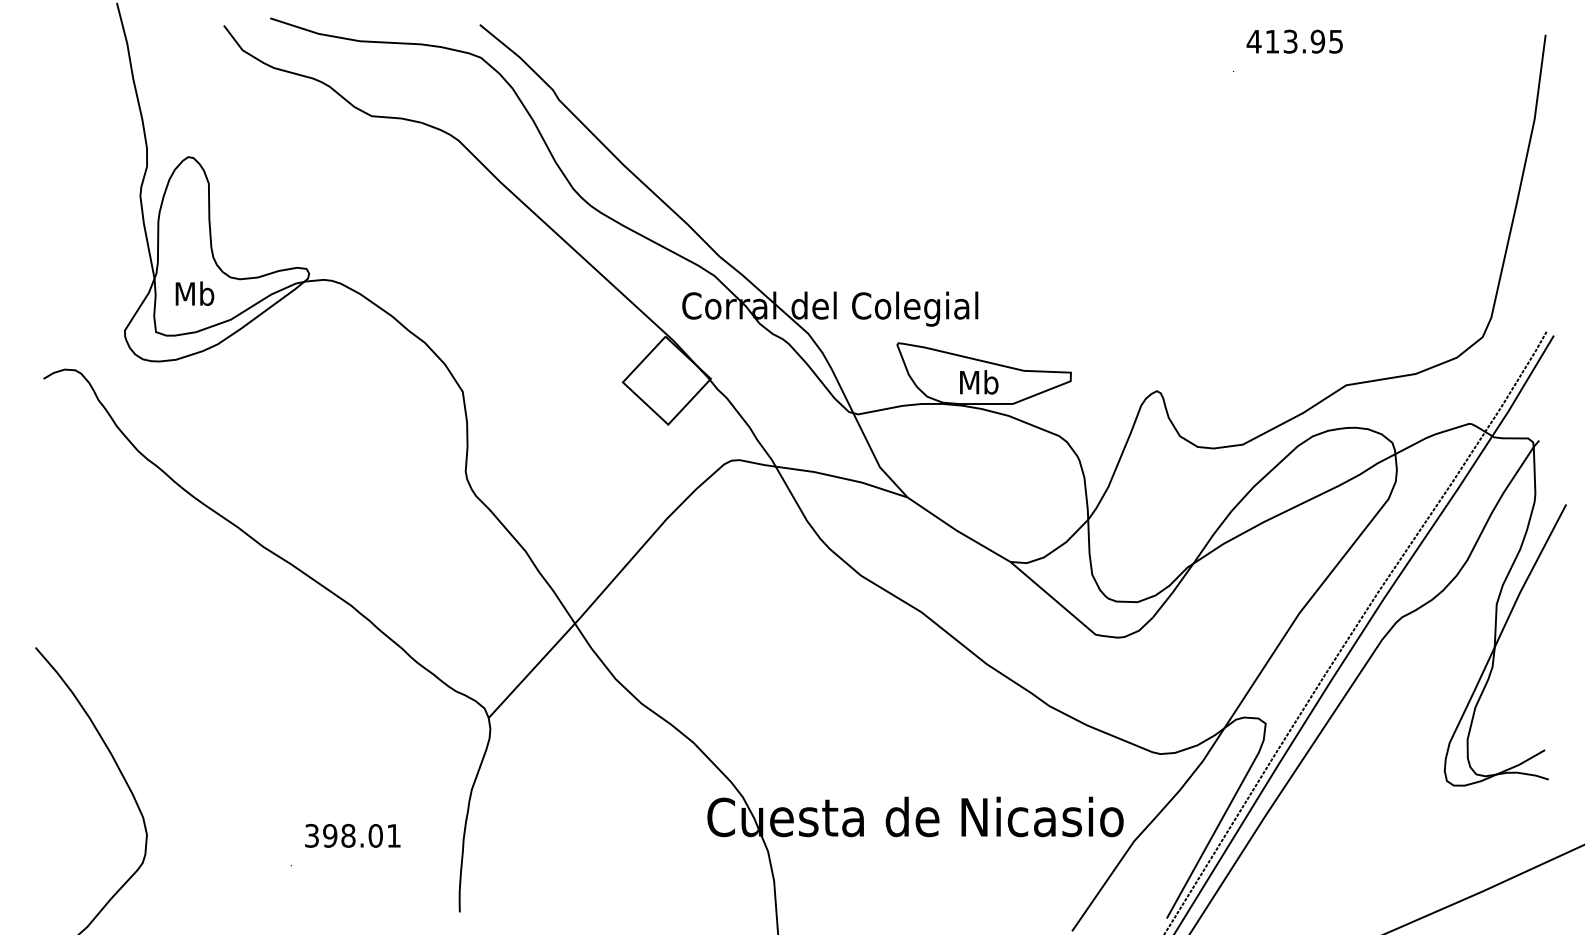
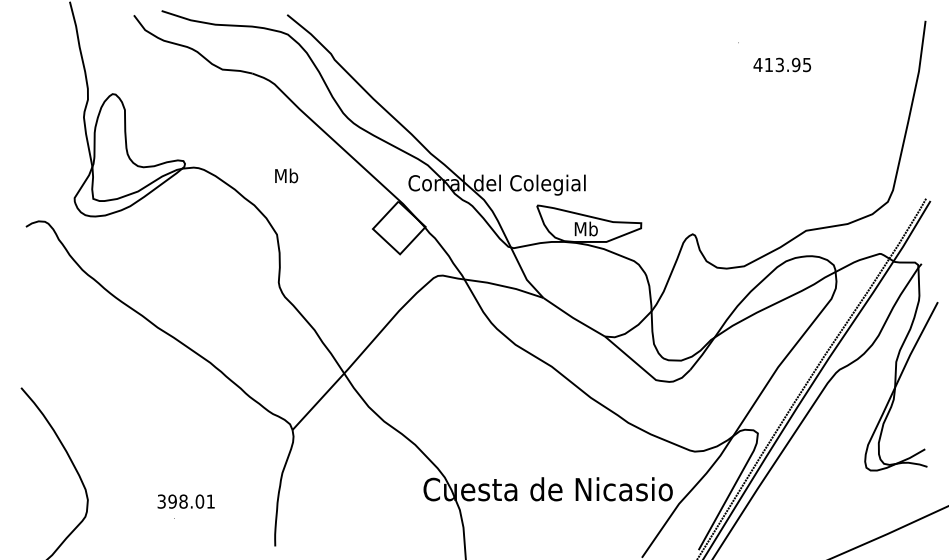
text: (1295, 40) -> (782, 64), moved
text: (194, 293) -> (286, 175), moved
text: (351, 835) -> (185, 501), moved

